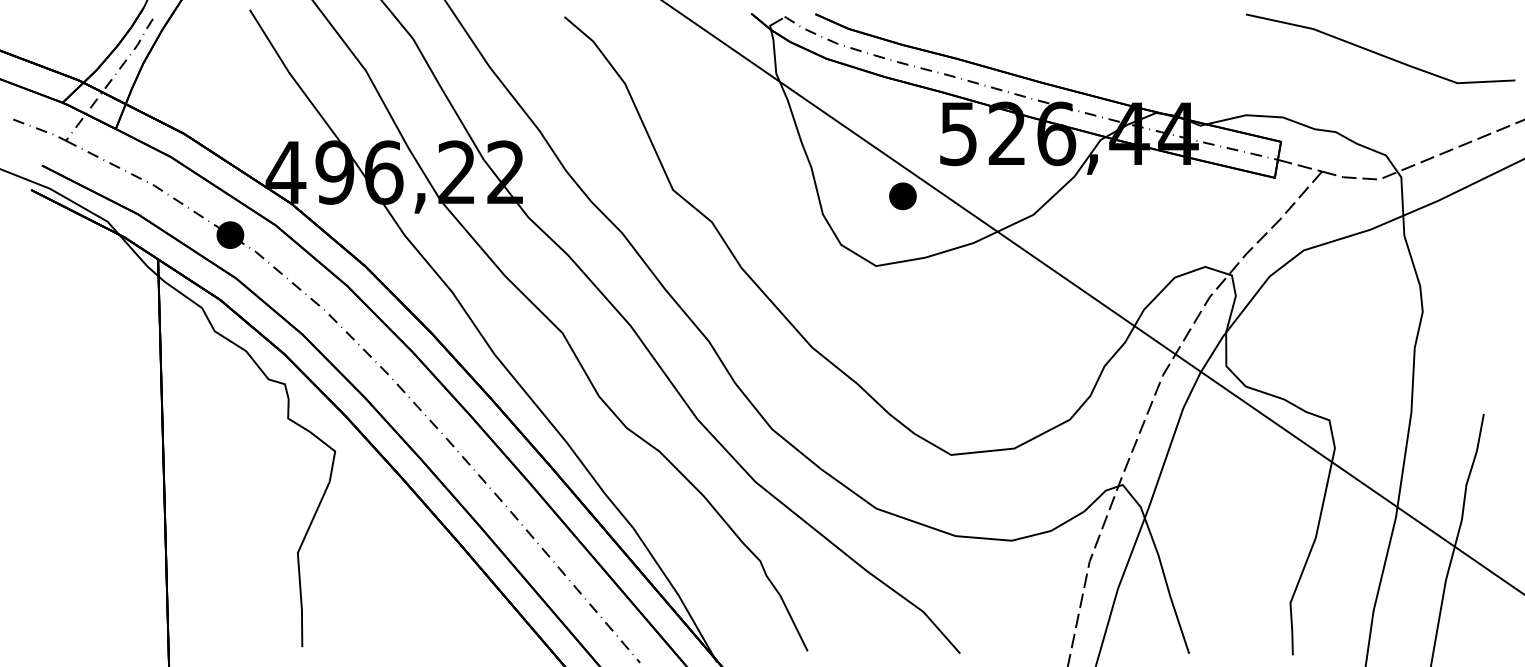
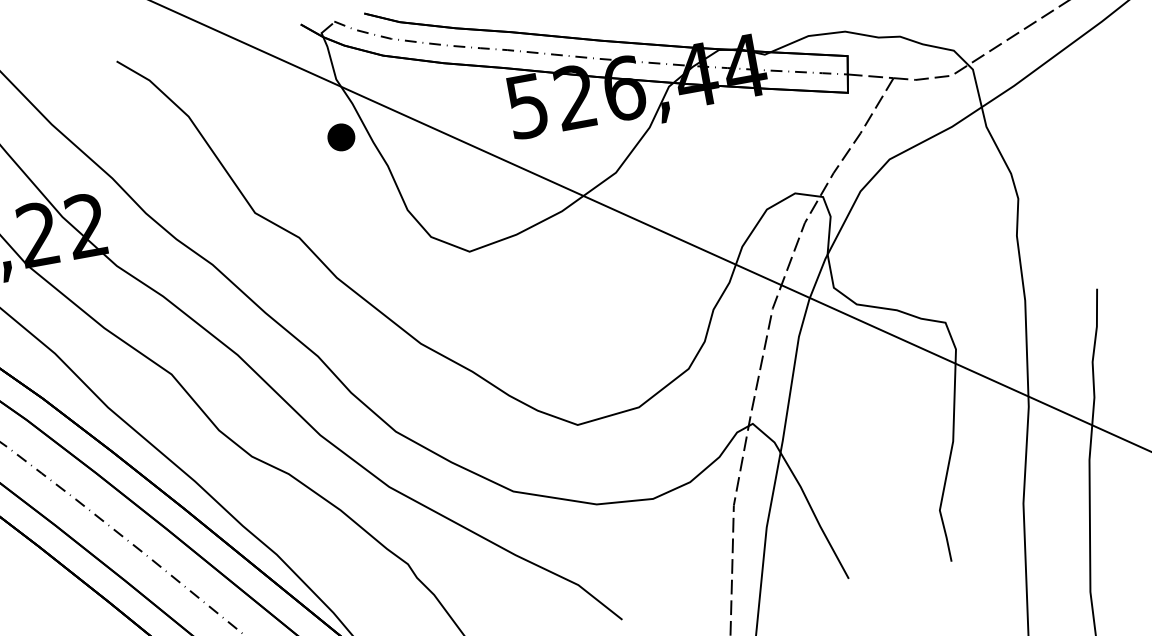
part: (902, 196) -> (340, 137), moved

